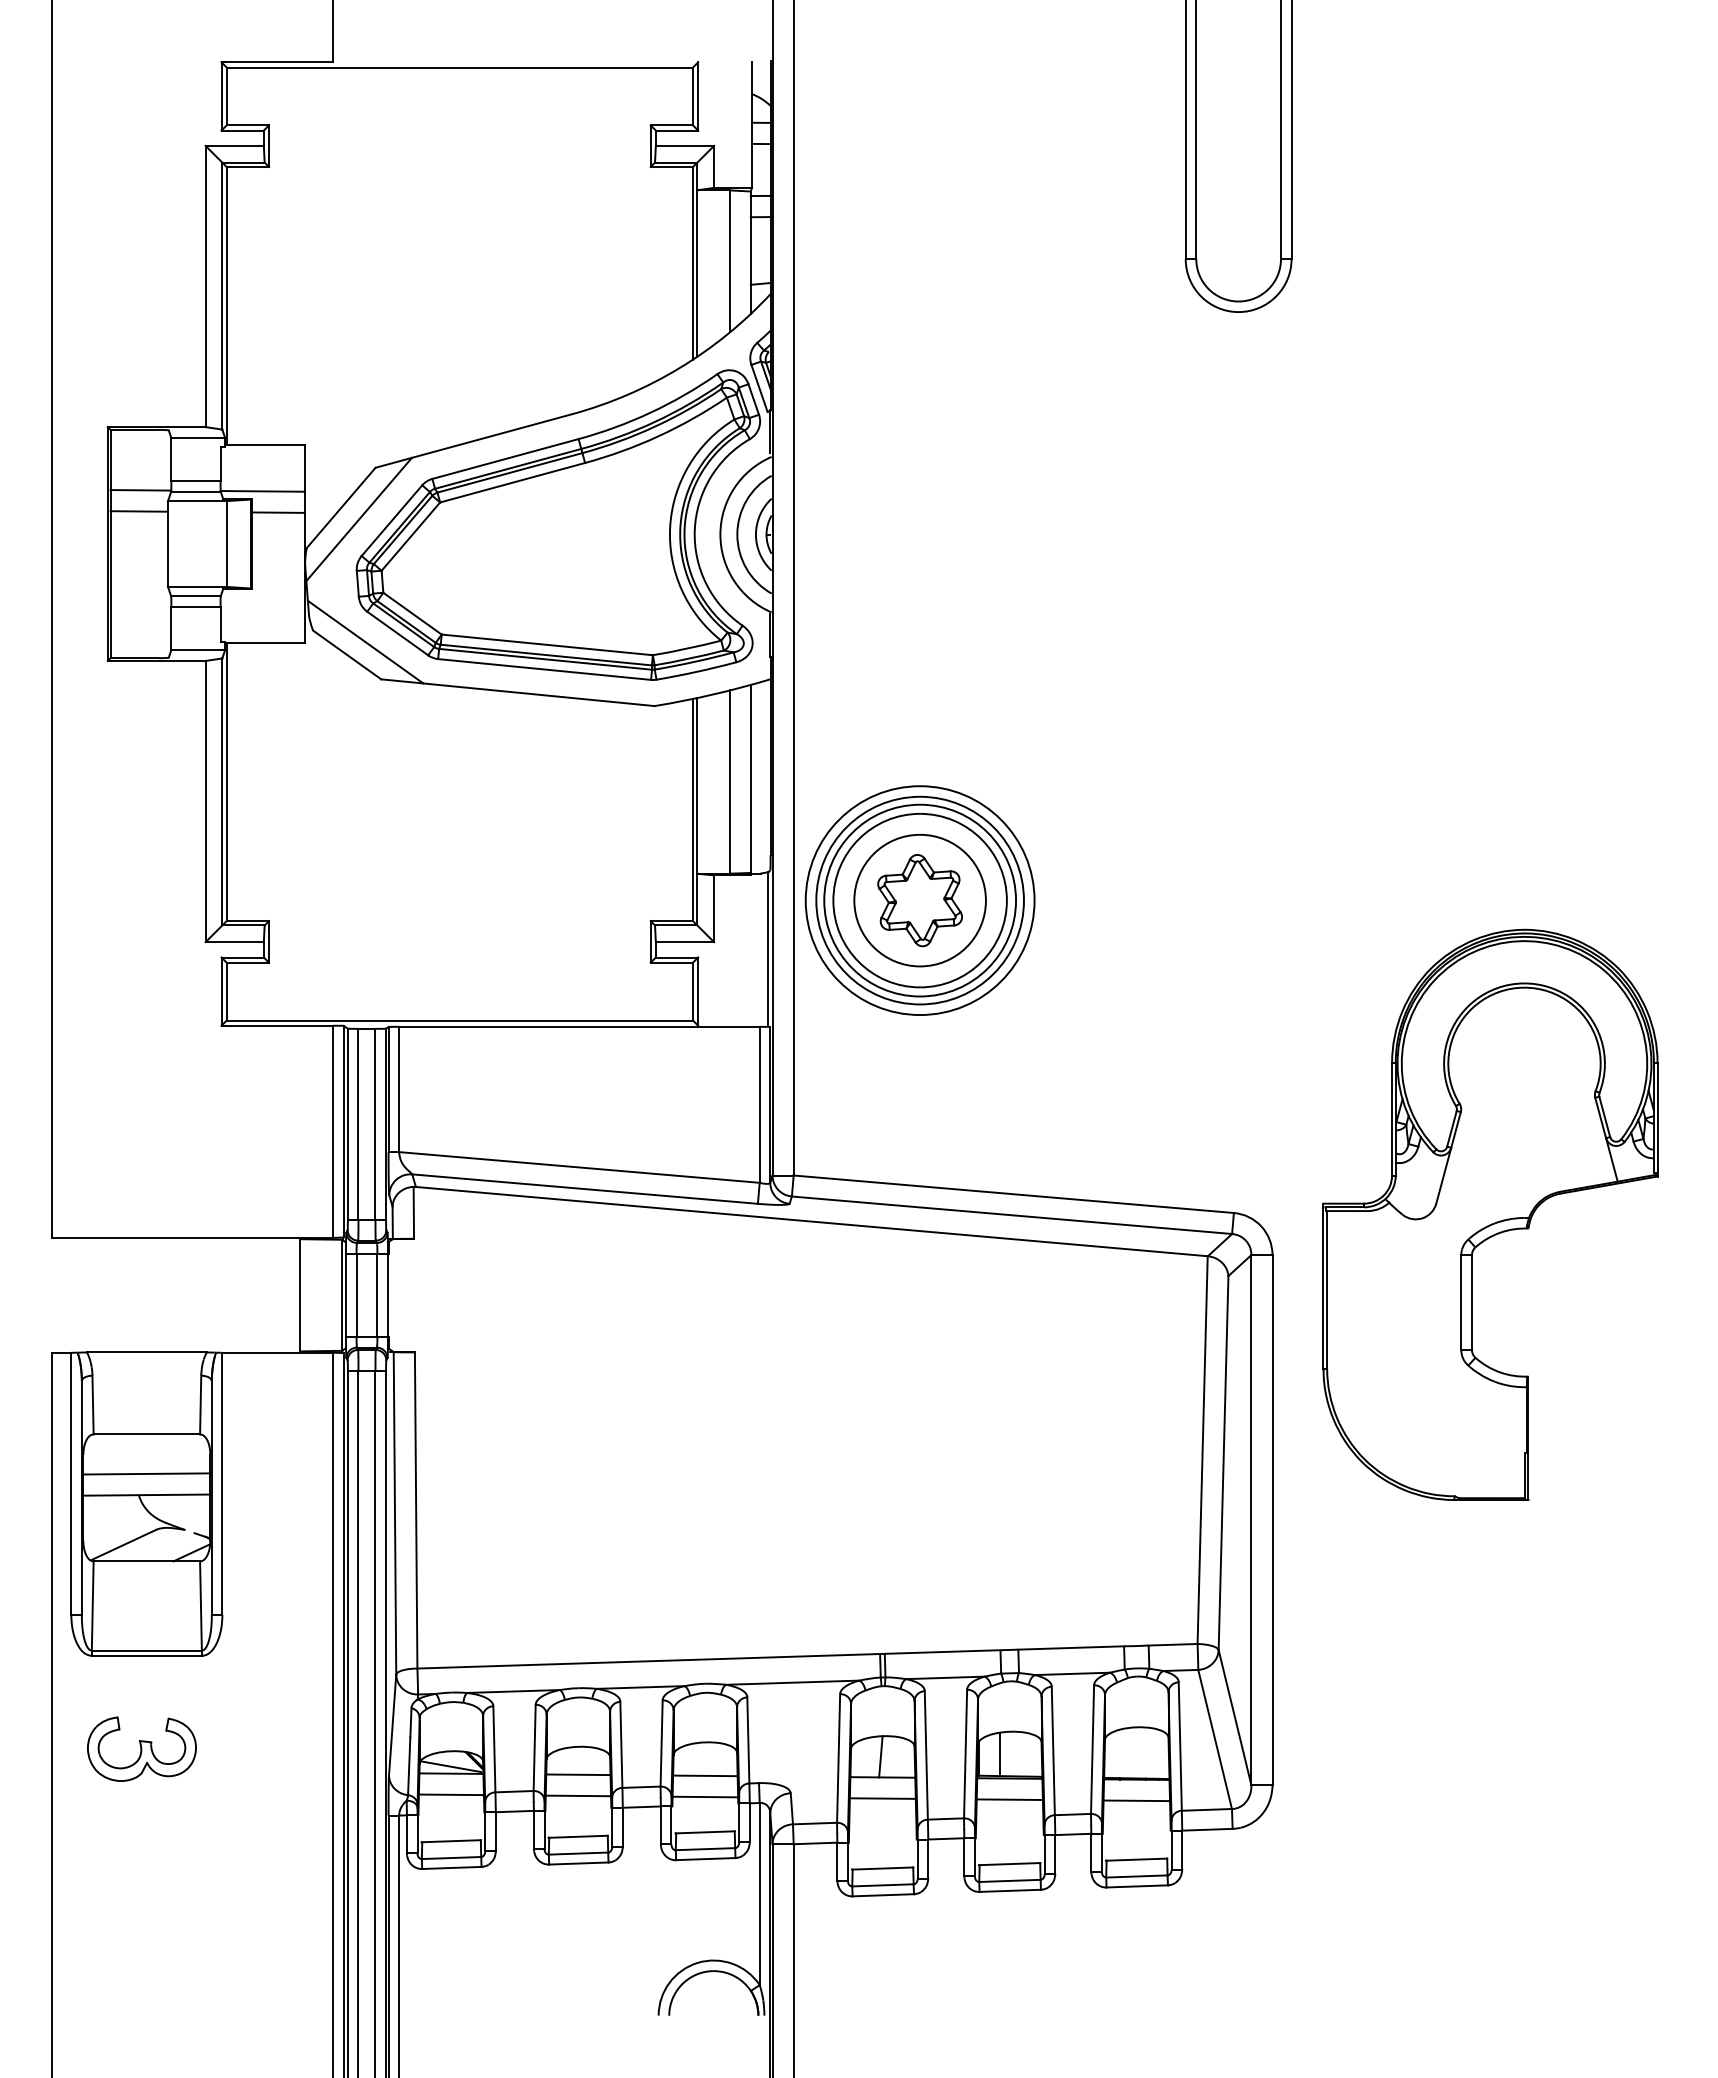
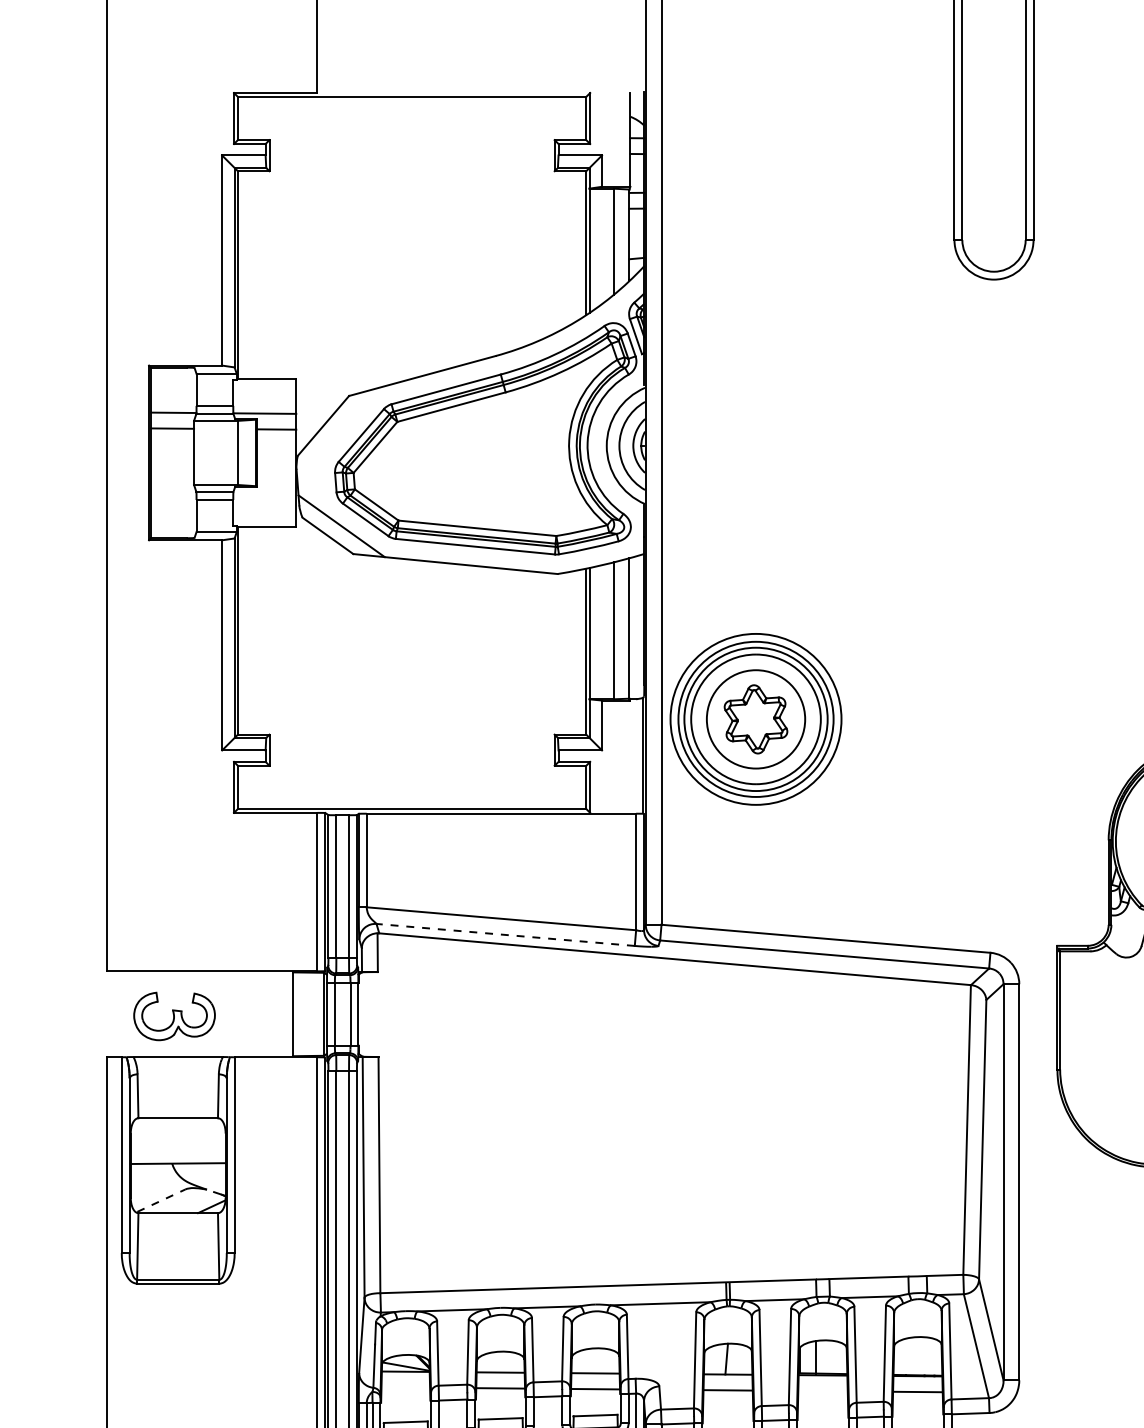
line: (358, 519) -> (336, 434), removed
line: (584, 1189) -> (505, 935), solid -> dashed
line: (146, 1473) -> (177, 1147), removed
line: (124, 1544) -> (161, 1200), solid -> dashed
part: (141, 1748) -> (174, 1015), moved
line: (450, 1794) -> (405, 1387), removed
line: (1009, 1799) -> (822, 1391), removed

